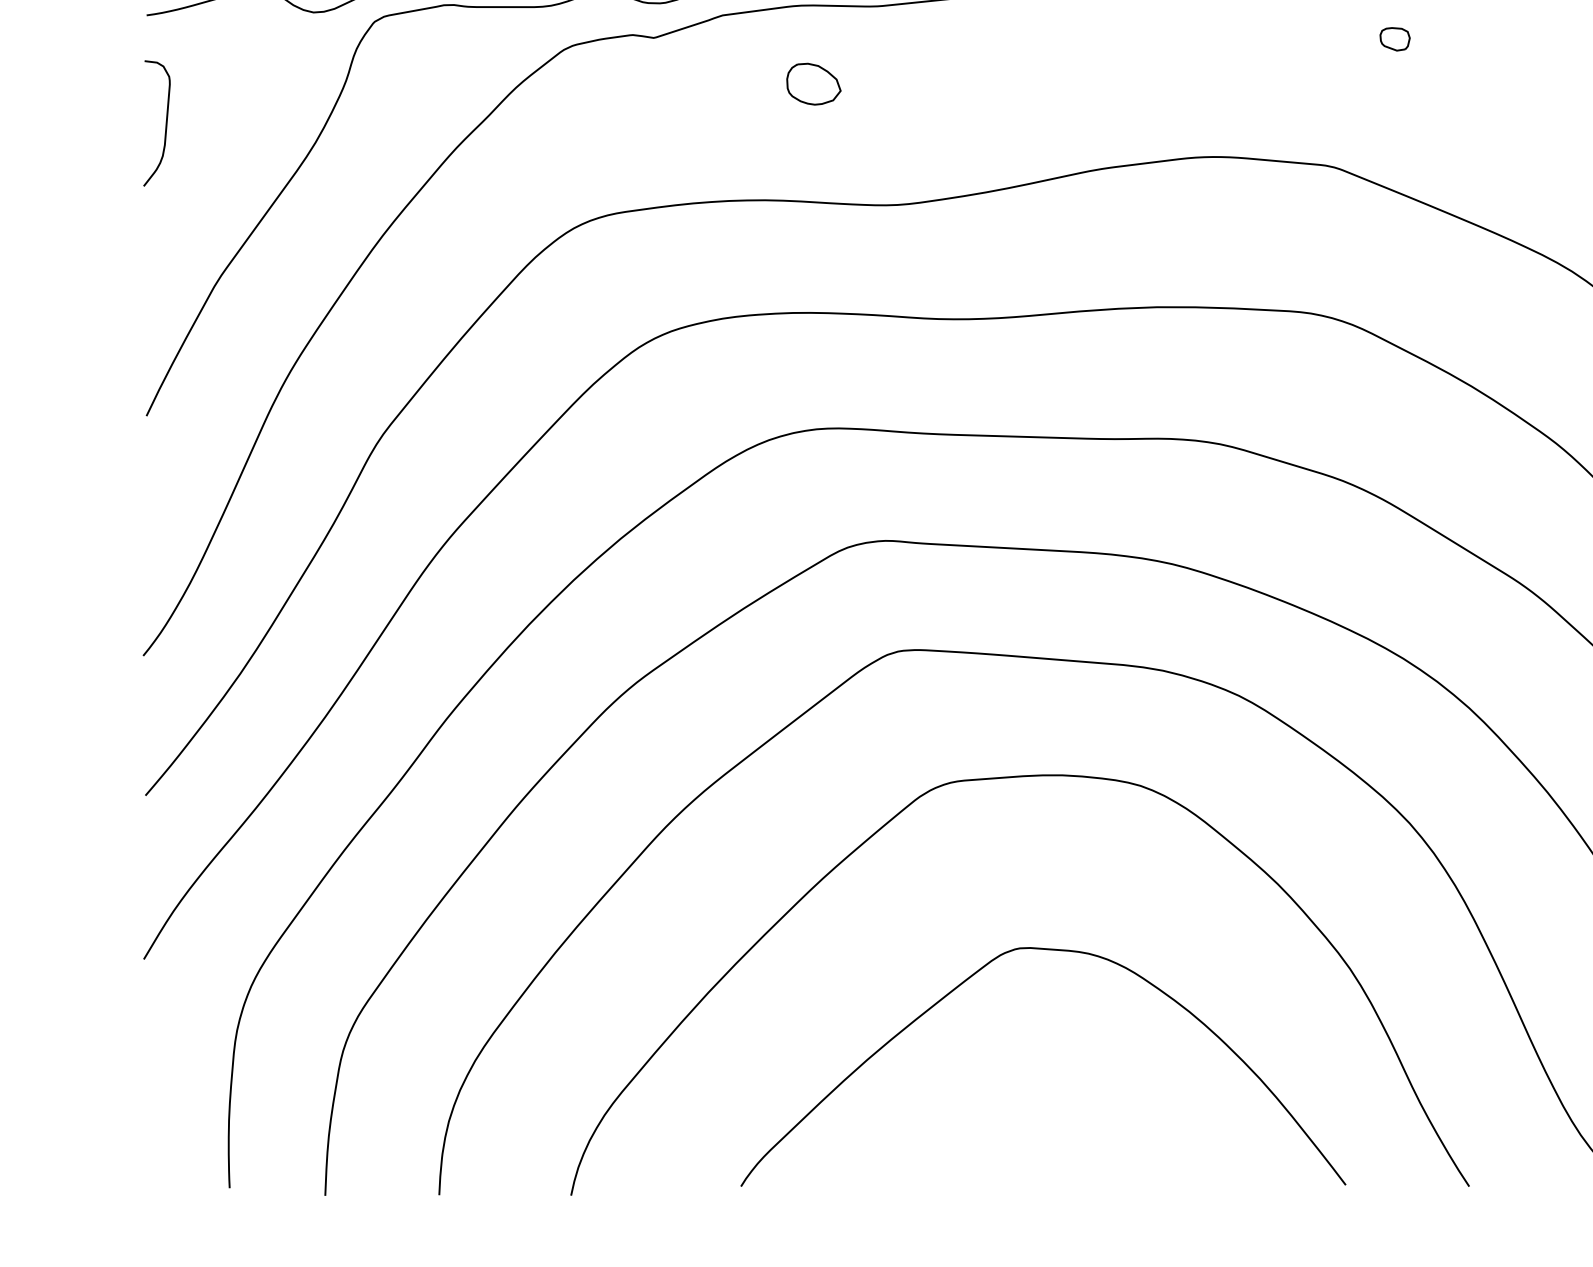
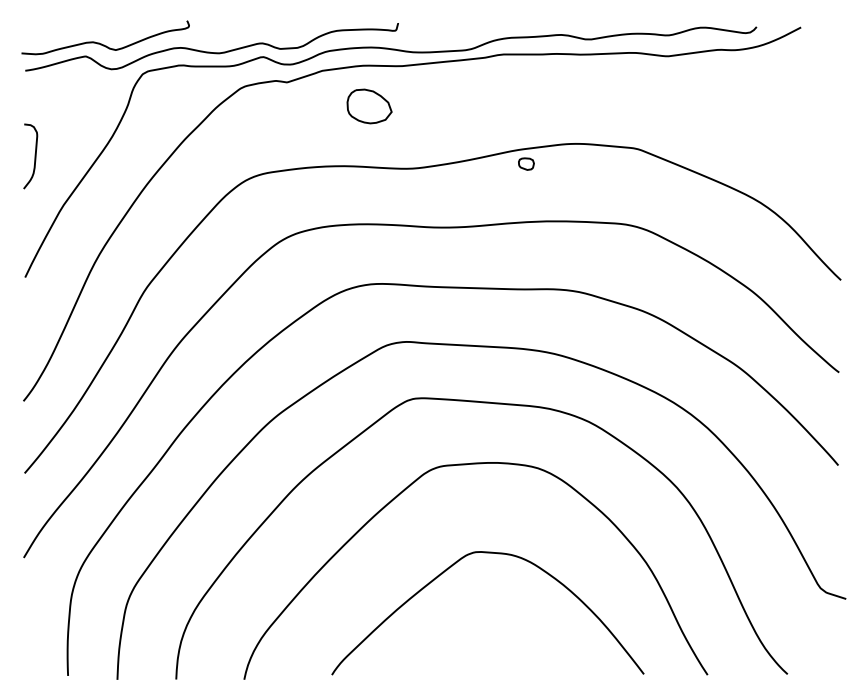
part: (1395, 38) -> (526, 163), moved
part: (813, 82) -> (369, 105), size x1.6
curve: (164, 123) -> (34, 156), moved

